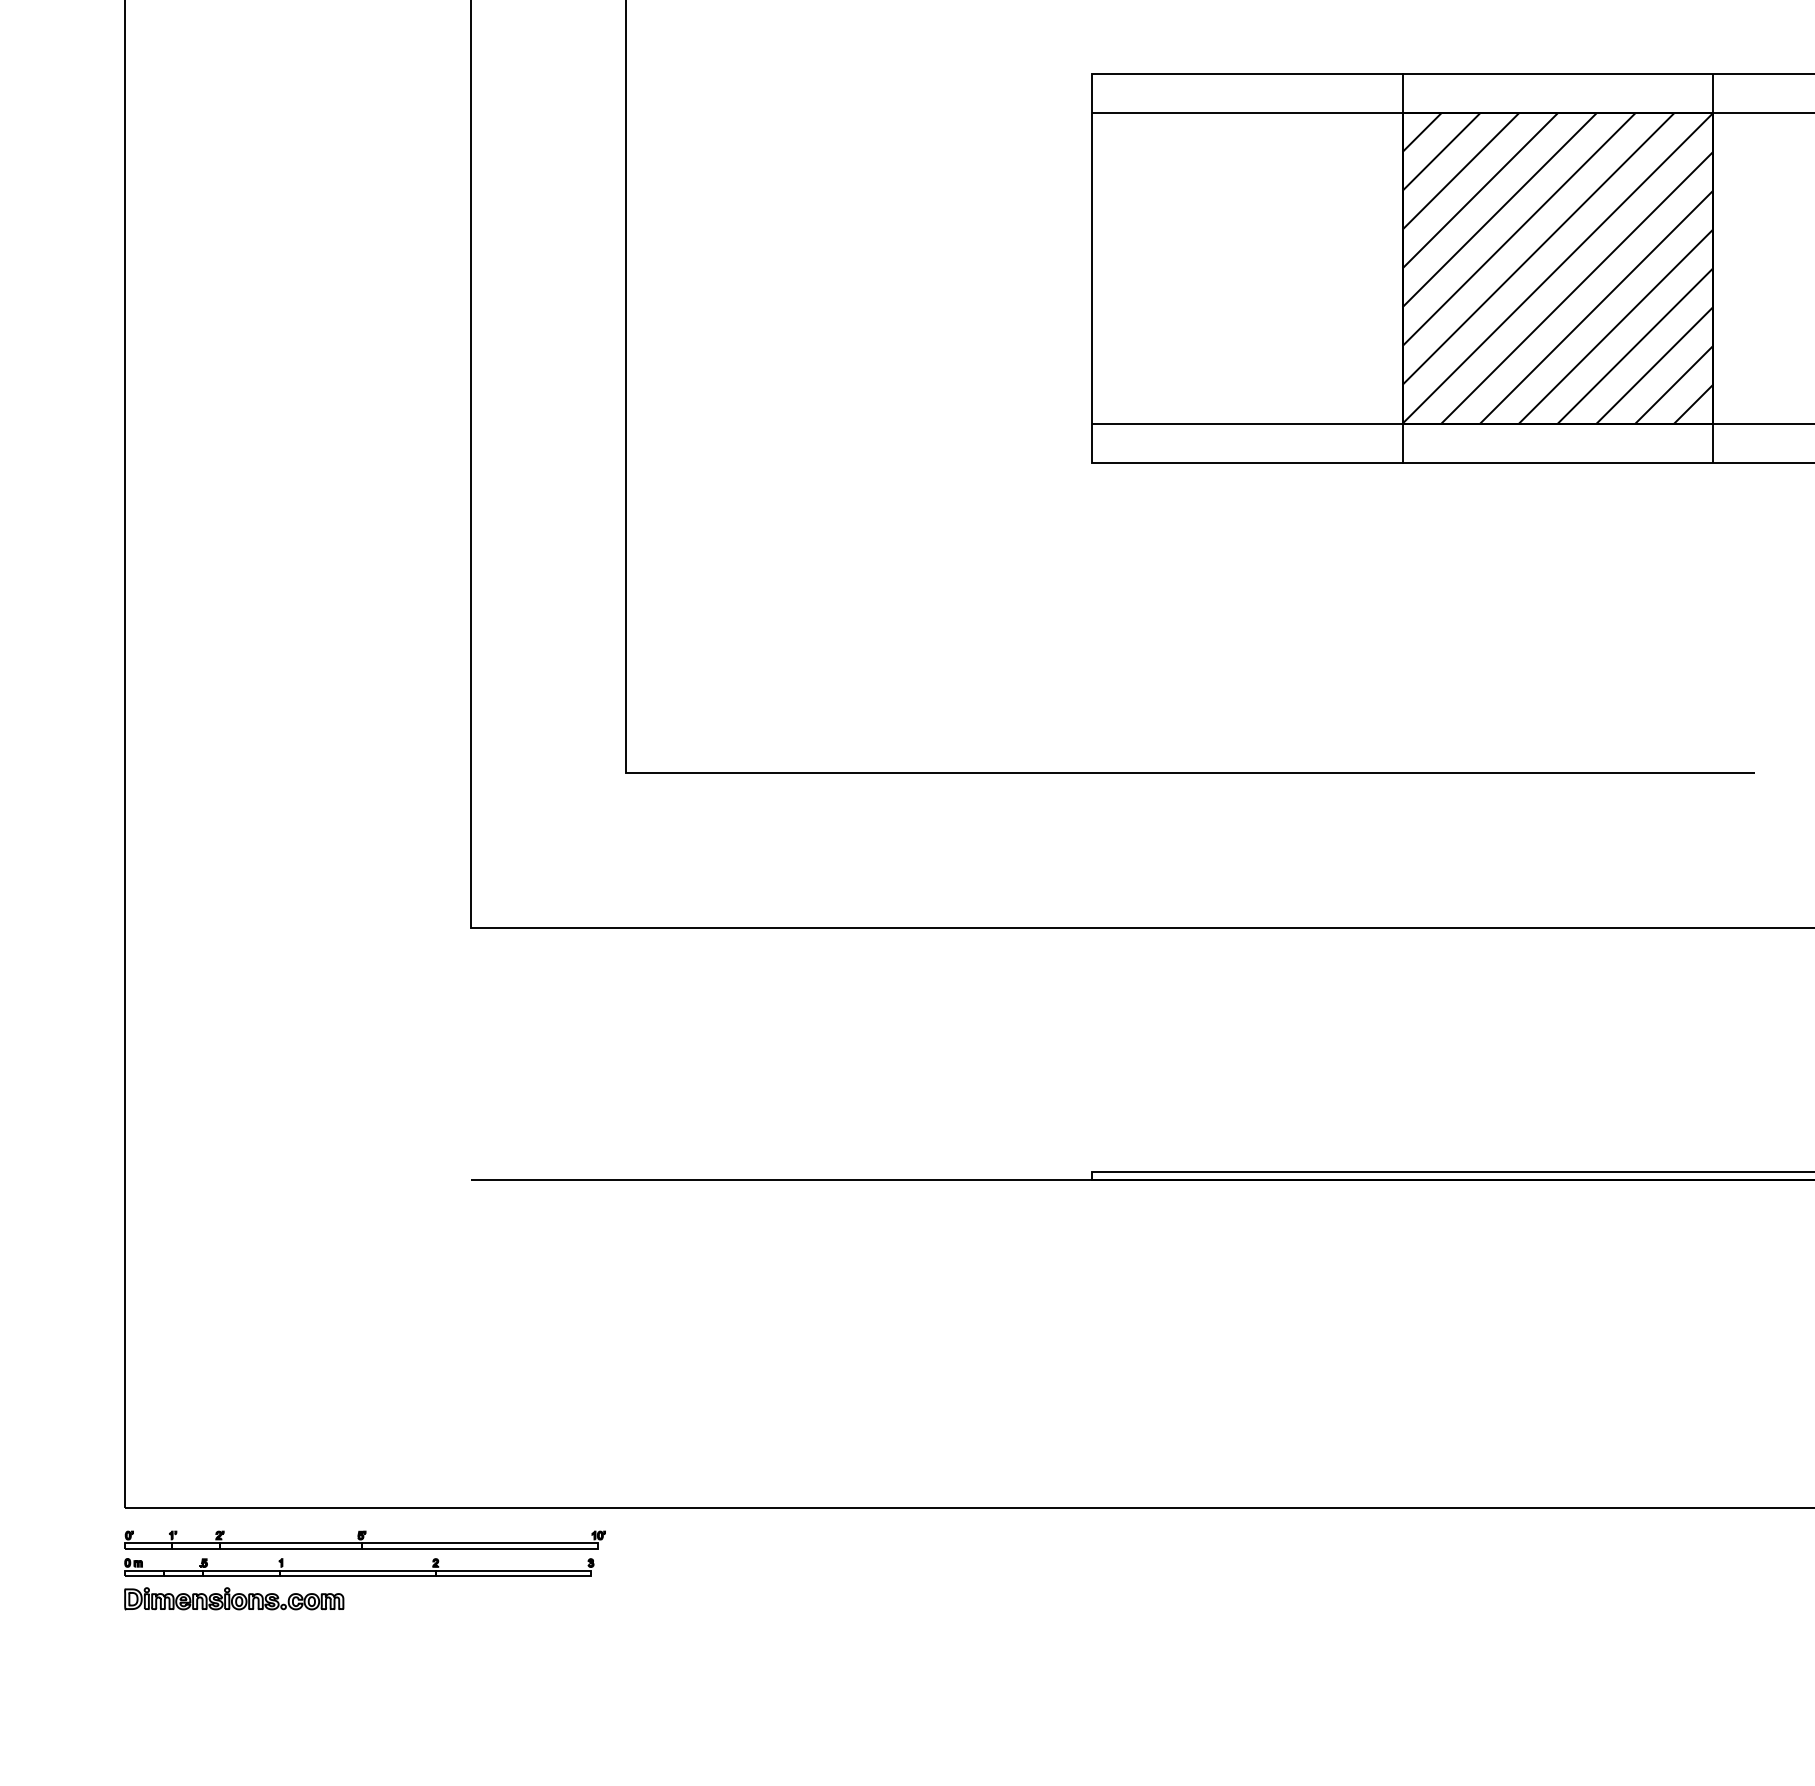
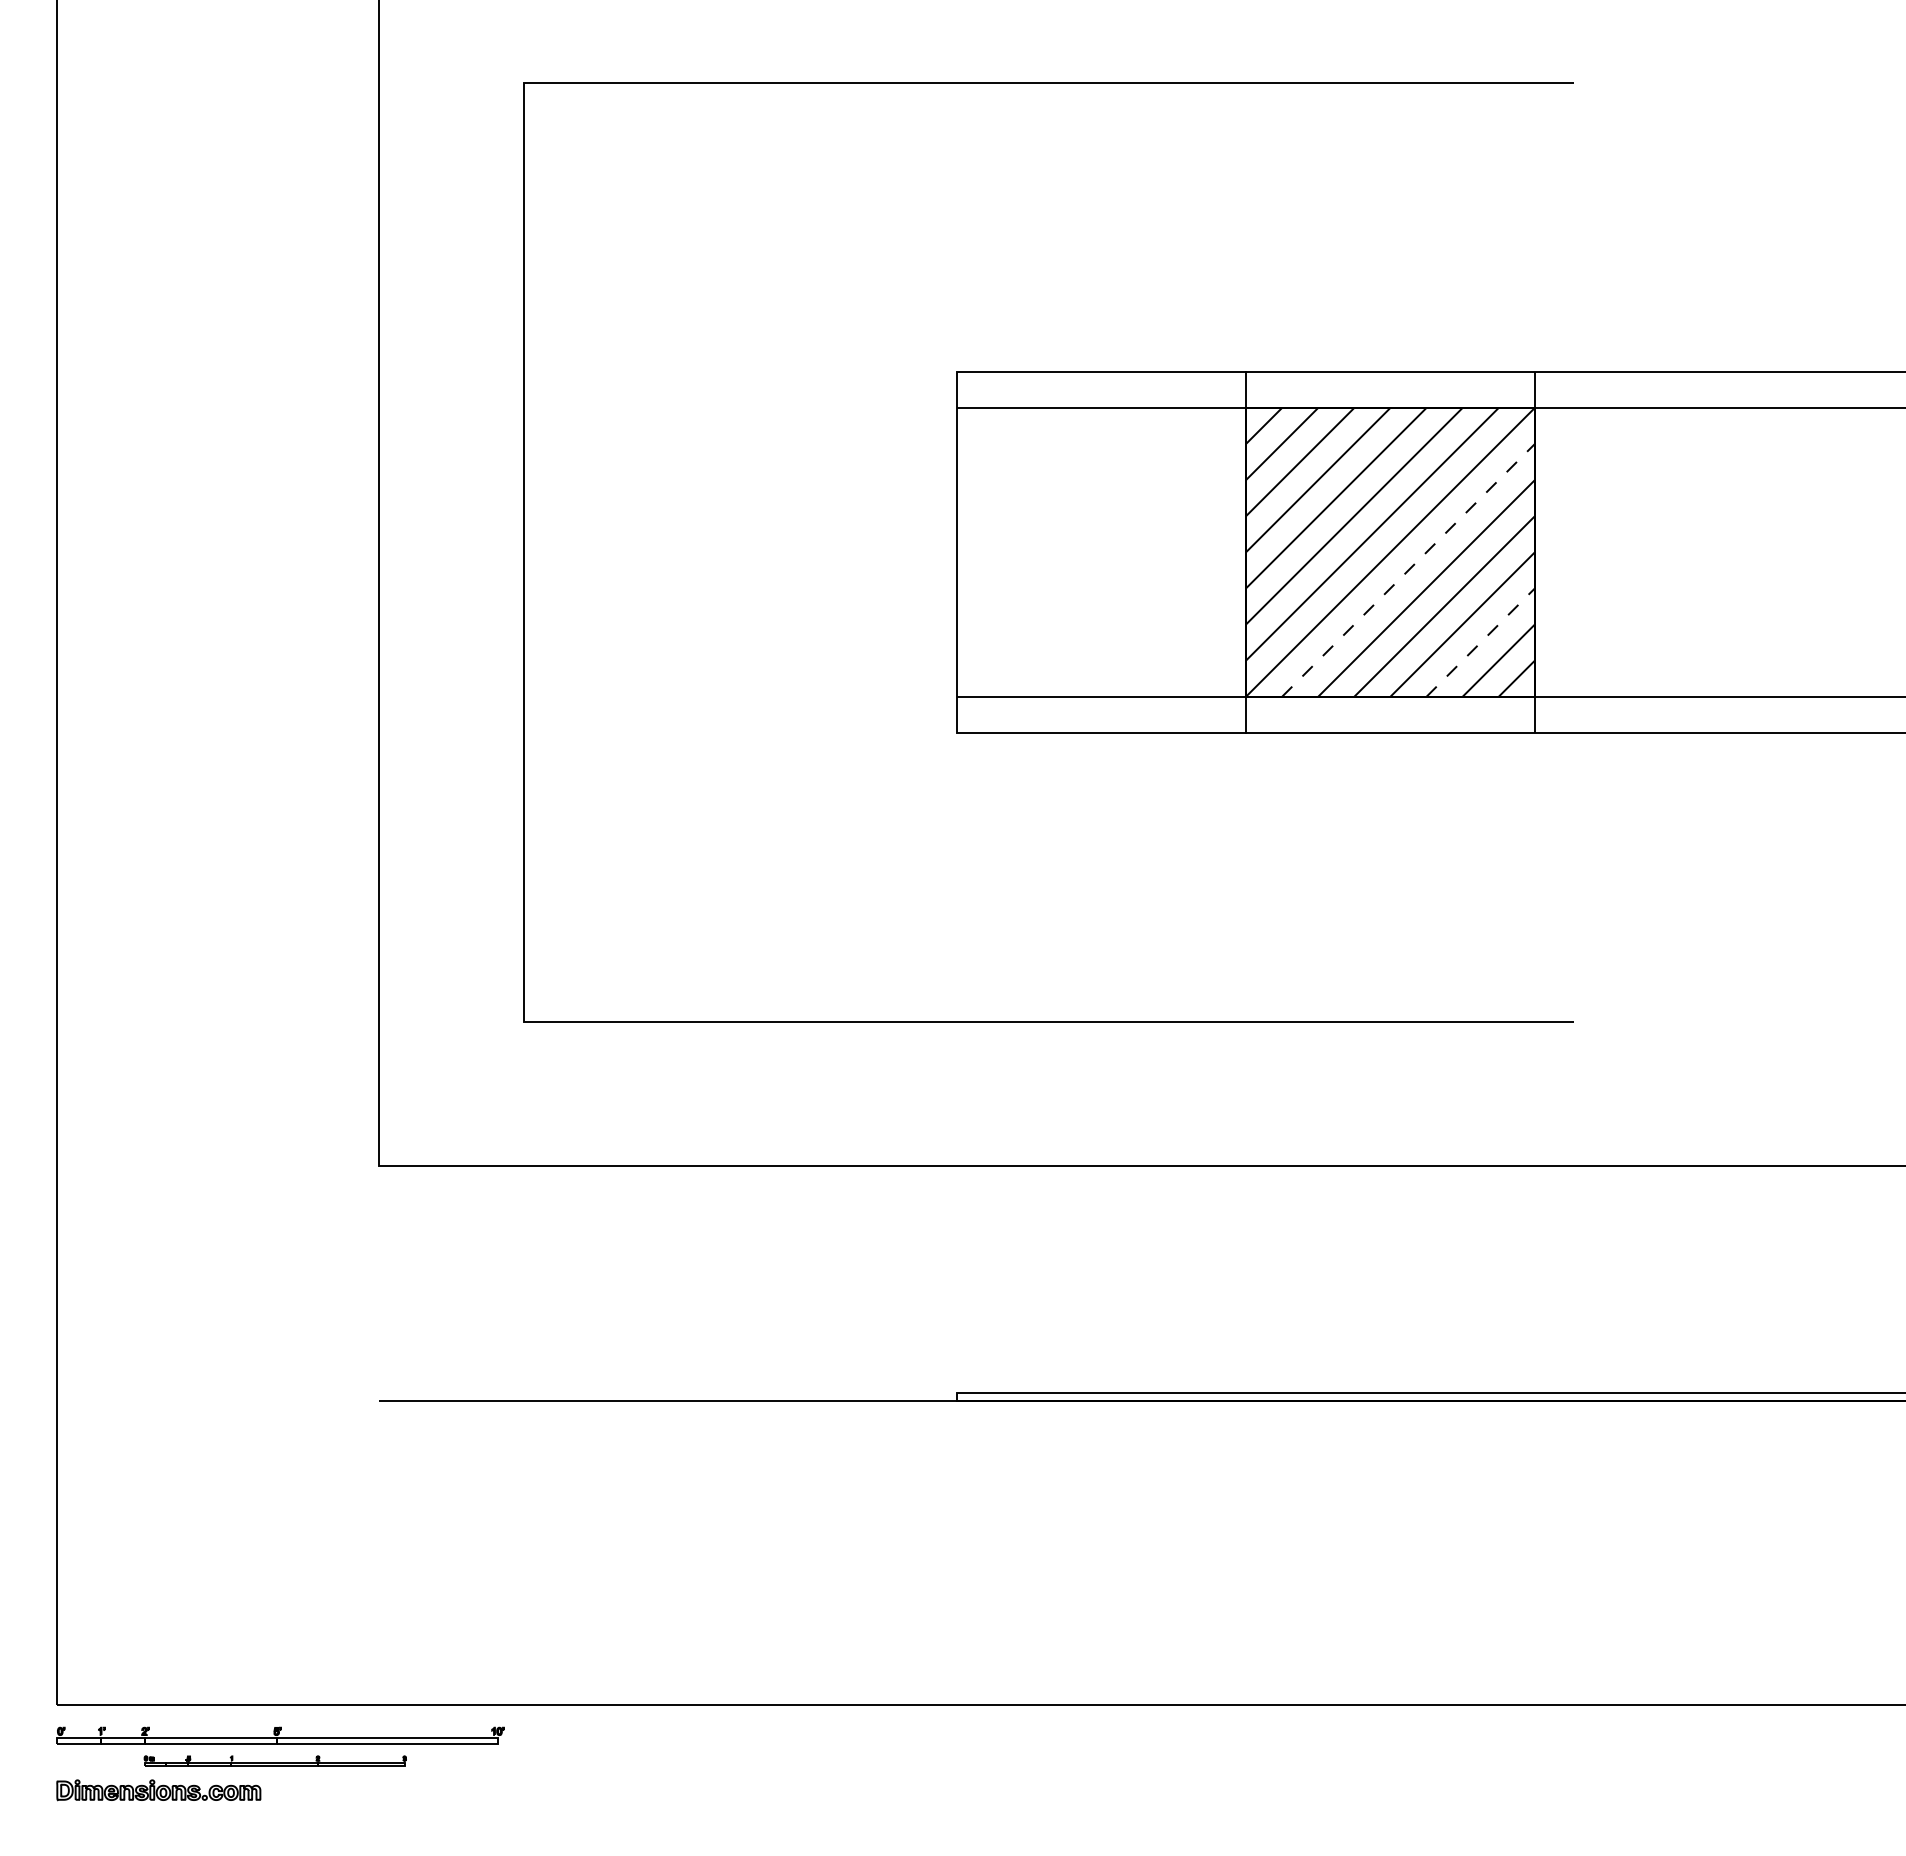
line: (1577, 287) -> (1408, 570), solid -> dashed
line: (1654, 365) -> (1480, 642), solid -> dashed
part: (359, 1566) -> (275, 1760), size x0.6

